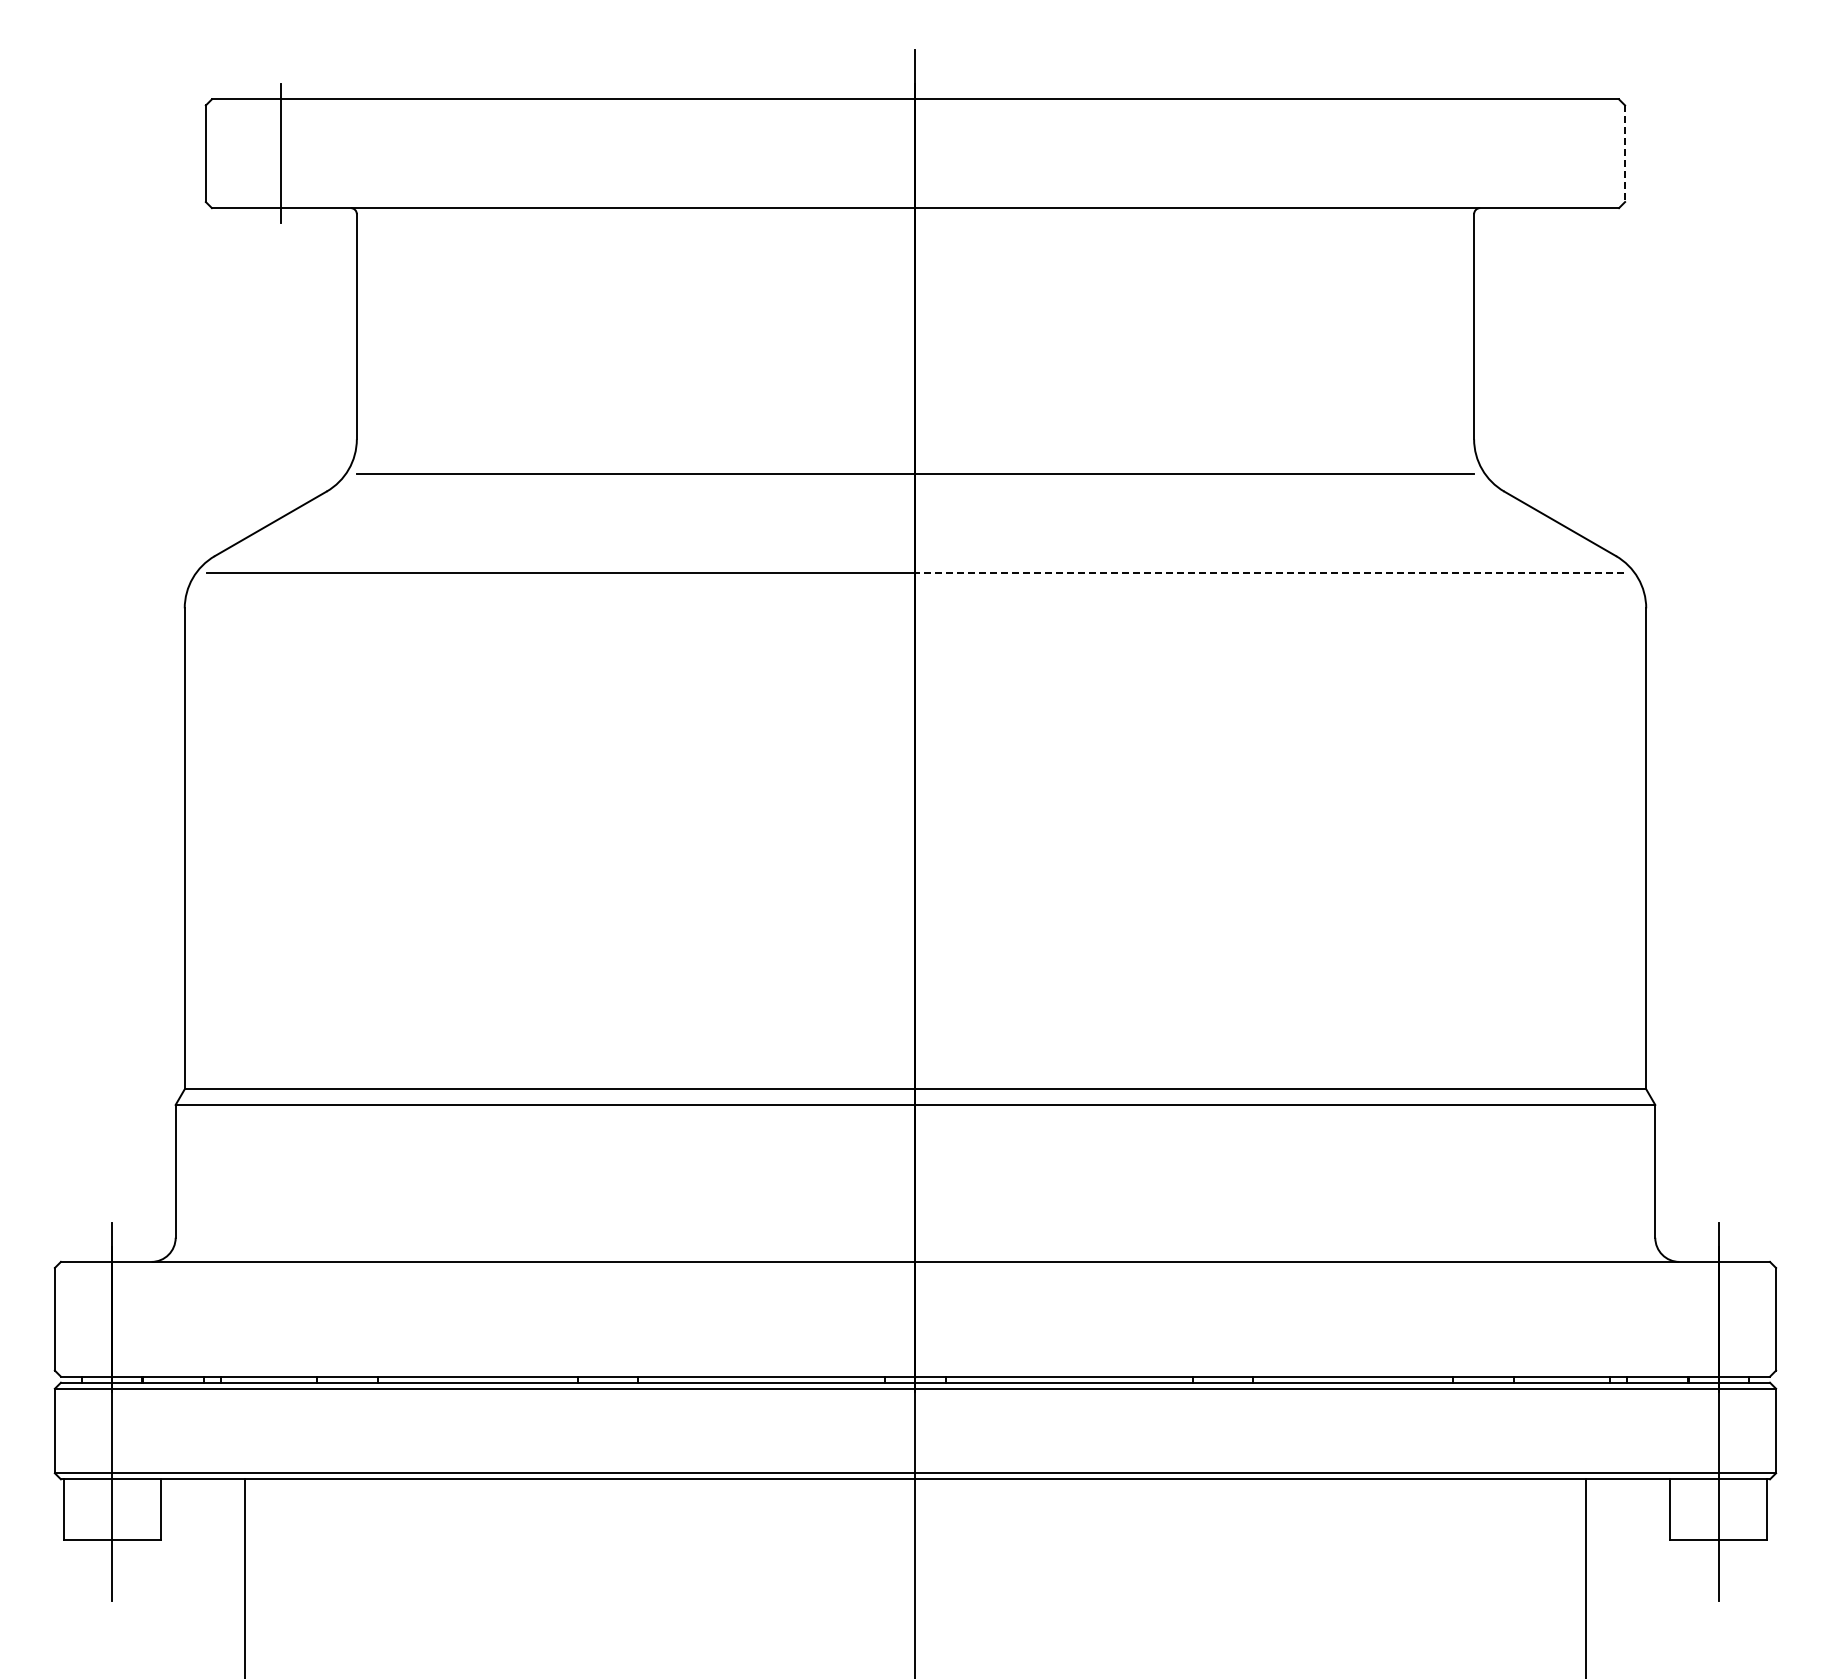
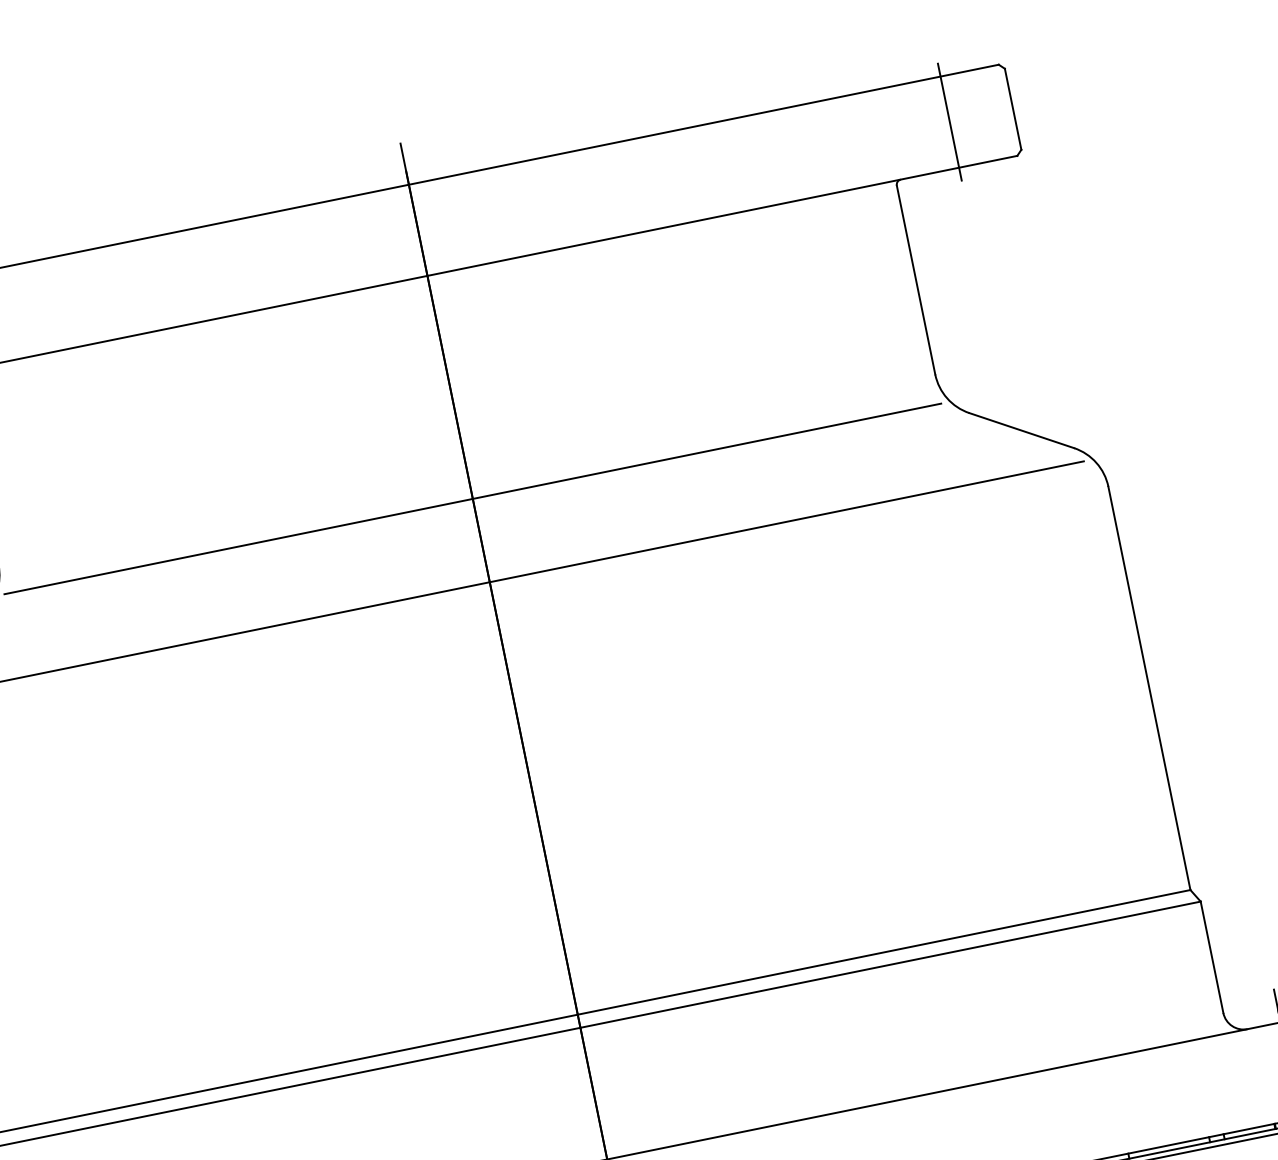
line: (1549, 153) -> (949, 121), added
line: (1625, 154) -> (1013, 109), dashed -> solid
line: (1269, 573) -> (786, 521), dashed -> solid

